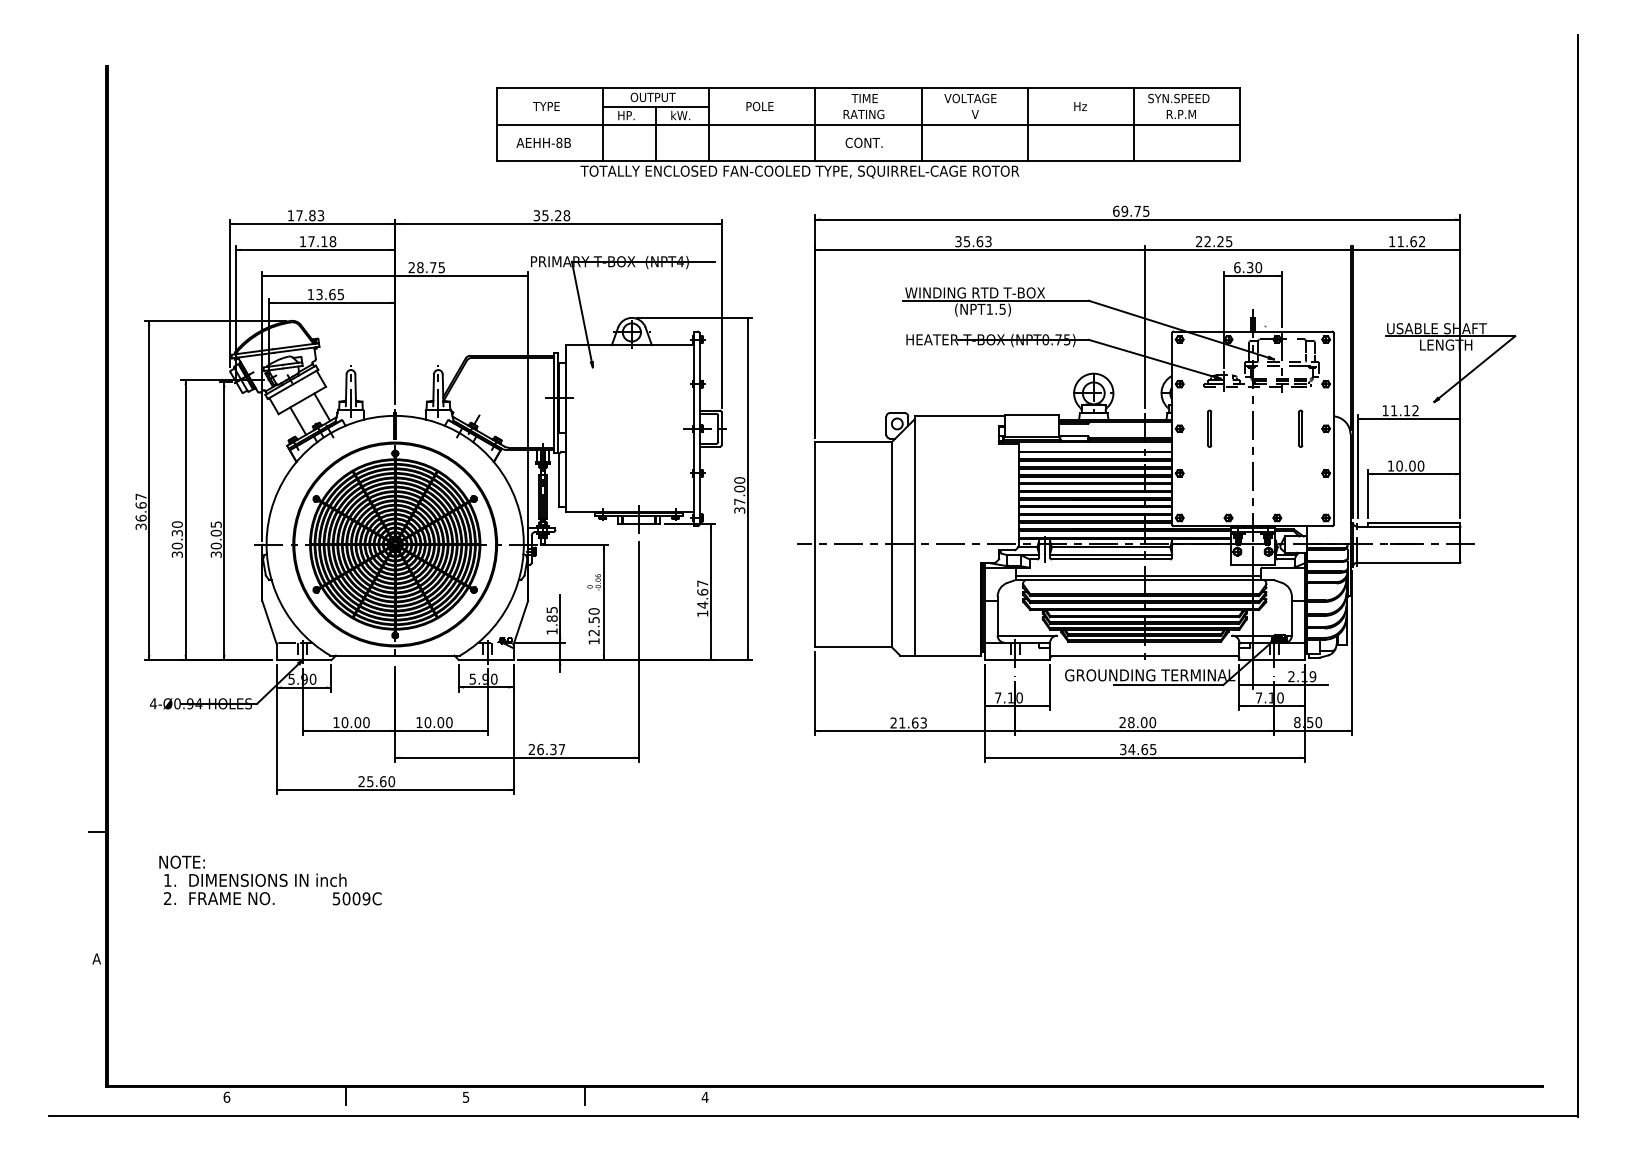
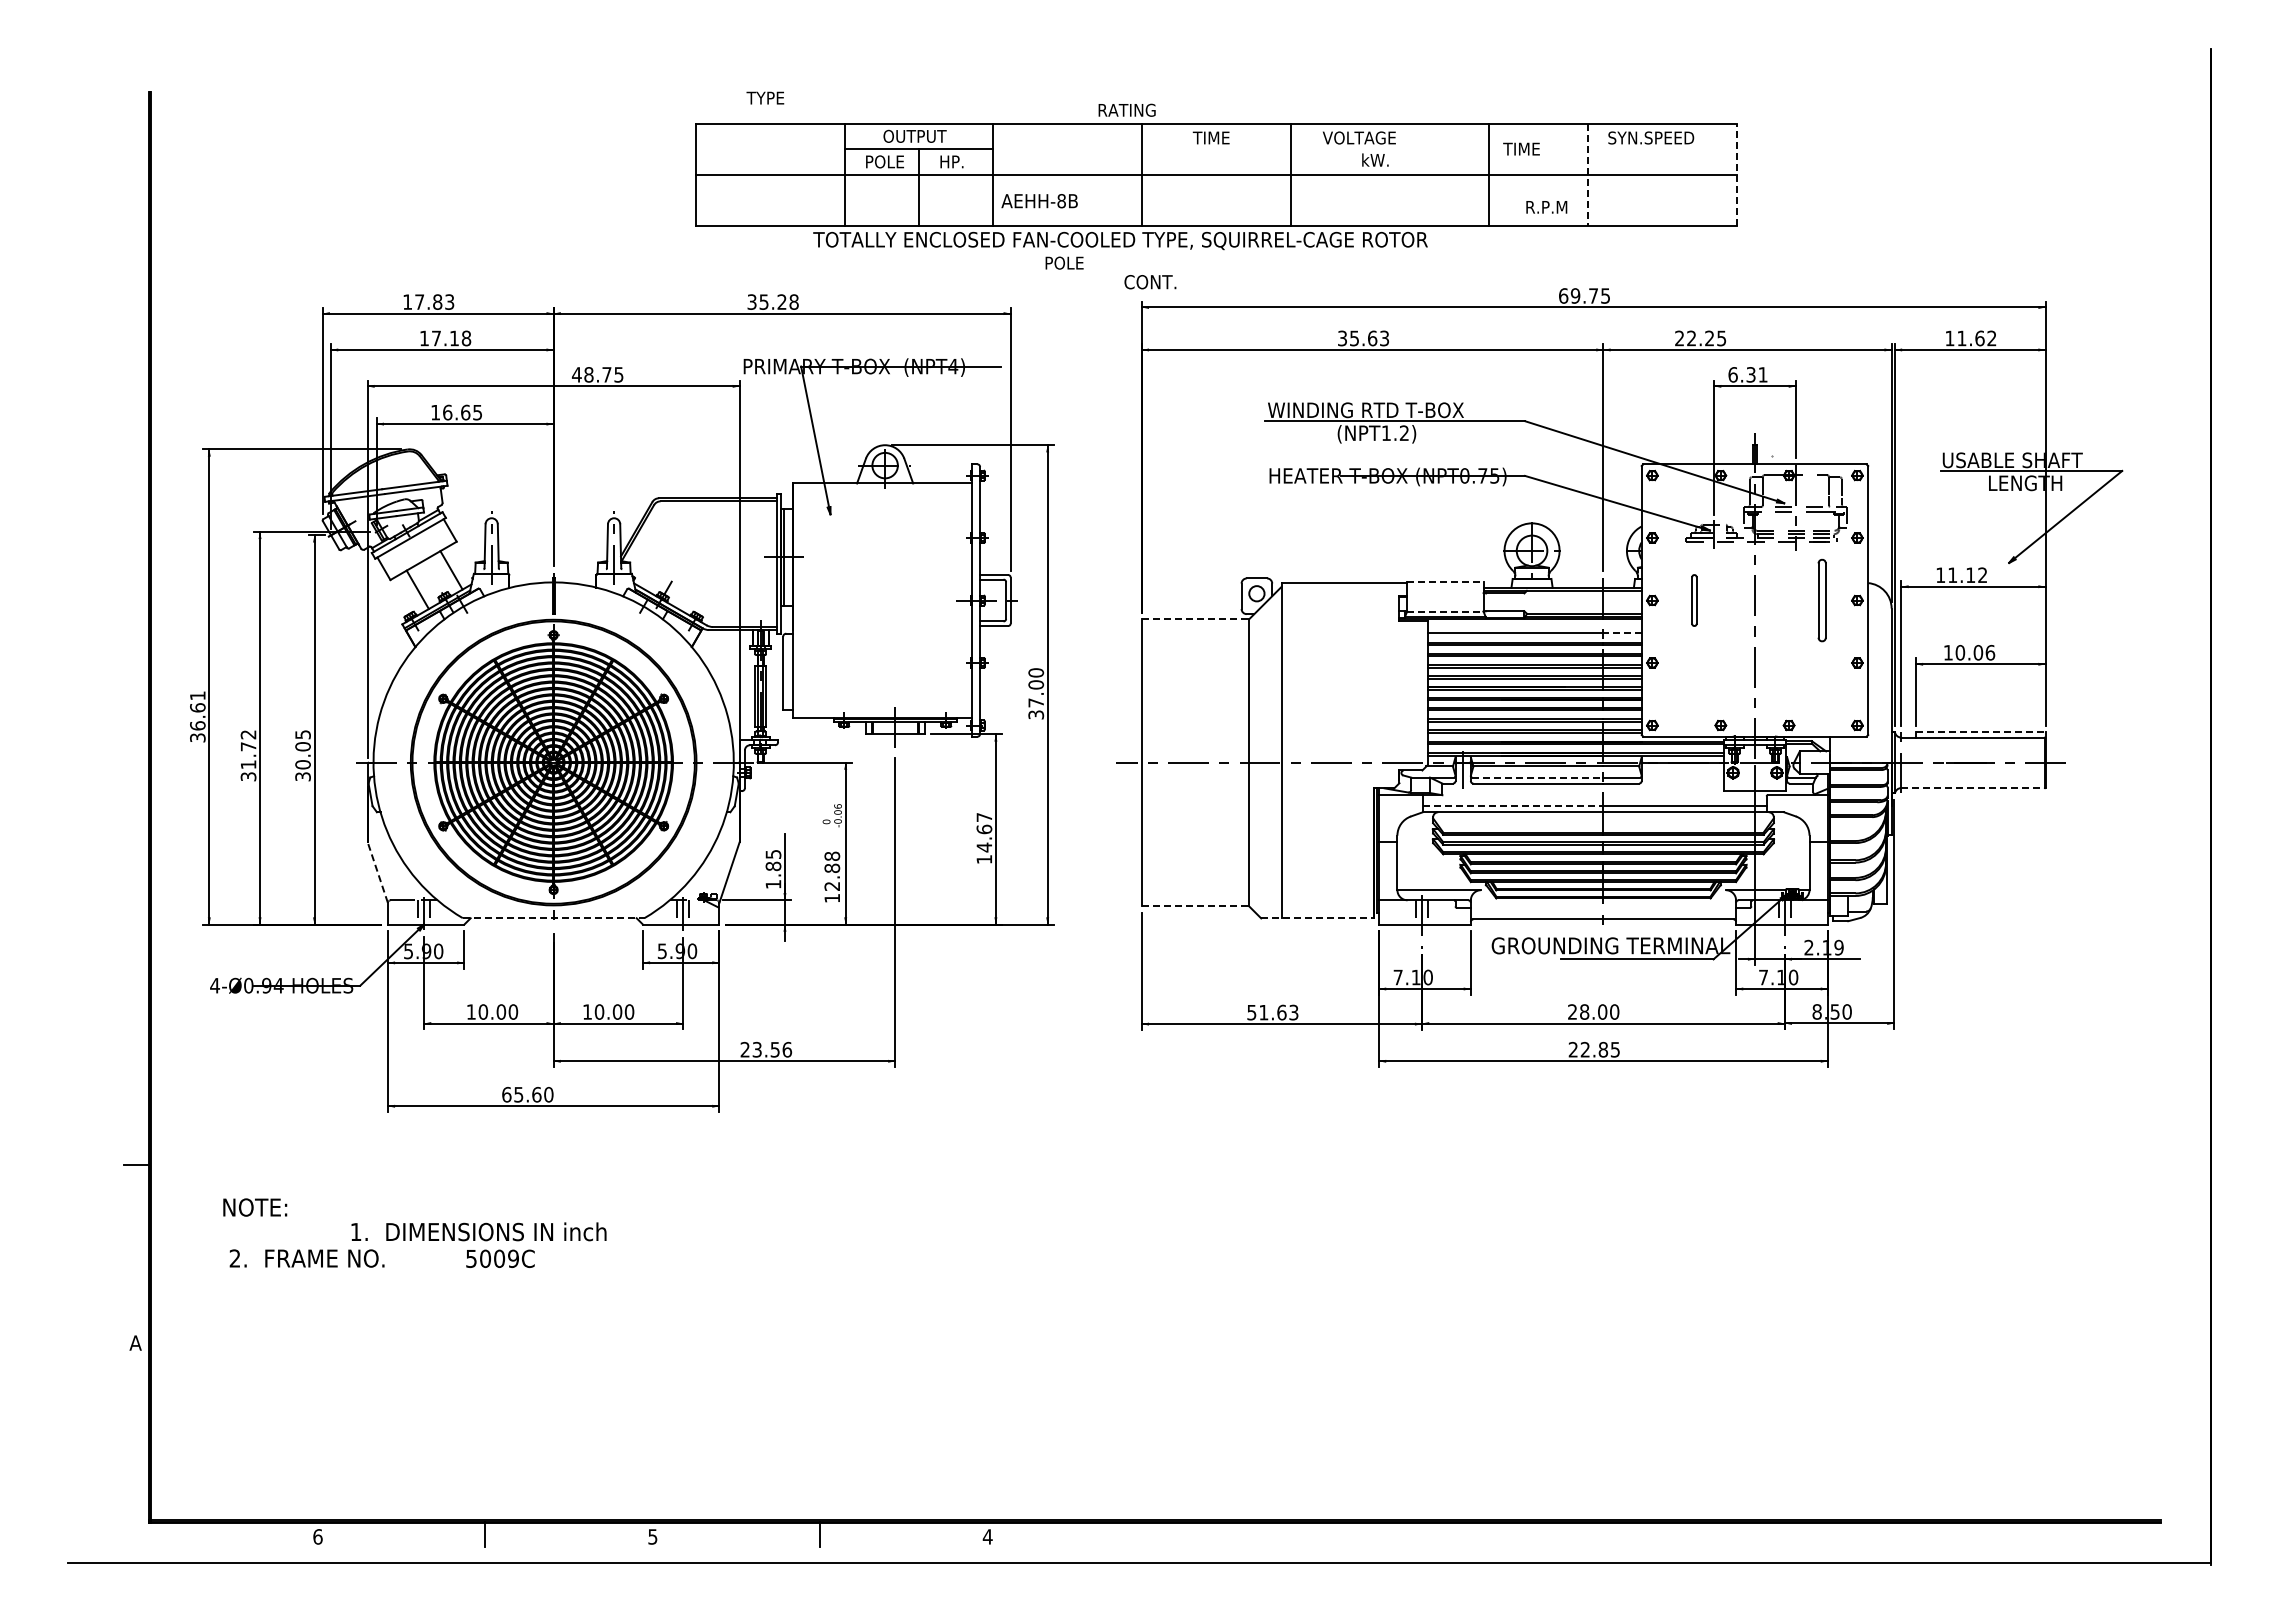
text: (546, 106) -> (765, 97), moved
text: (759, 106) -> (1064, 262), moved
text: (1086, 106) -> (1521, 148), Hz -> TIME
text: (863, 113) -> (1126, 109), moved
text: (981, 113) -> (1374, 159), V -> kW.
text: (1181, 114) -> (1546, 207), moved
text: (632, 115) -> (885, 161), HP. -> POLE
text: (680, 115) -> (953, 161), kW. -> HP.
line: (1027, 124) -> (1488, 174), moved
line: (1240, 124) -> (1737, 174), solid -> dashed
line: (1134, 125) -> (1588, 175), solid -> dashed
text: (543, 143) -> (1039, 201), moved
text: (864, 143) -> (1150, 282), moved
text: (411, 267) -> (576, 374), 28.75 -> 48.75
text: (1258, 267) -> (1762, 374), 6.30 -> 6.31
text: (319, 294) -> (447, 412), 13.65 -> 16.65
text: (1002, 309) -> (1404, 433), (NPT1.5) -> (NPT1.2)
line: (1031, 415) -> (1445, 581), solid -> dashed
part: (1300, 428) -> (1821, 600), size x1.6
line: (1031, 436) -> (1445, 611), solid -> dashed
line: (853, 442) -> (1195, 619), solid -> dashed
line: (1158, 451) -> (1622, 632), solid -> dashed
text: (1421, 465) -> (1990, 652), 10.00 -> 10.06
text: (140, 496) -> (197, 695), 36.67 -> 36.61
line: (1413, 523) -> (1980, 732), solid -> dashed
text: (177, 535) -> (248, 749), 30.30 -> 31.72
line: (1097, 555) -> (1537, 777), solid -> dashed
line: (1408, 563) -> (1973, 788), solid -> dashed
line: (1080, 575) -> (1513, 806), solid -> dashed
text: (594, 615) -> (832, 861), 12.50 -> 12.88
line: (269, 622) -> (377, 871), solid -> dashed
line: (853, 647) -> (1195, 906), solid -> dashed
line: (395, 655) -> (553, 918), solid -> dashed
line: (941, 655) -> (1318, 918), solid -> dashed
text: (893, 722) -> (1251, 1012), 21.63 -> 51.63
text: (551, 749) -> (772, 1049), 26.37 -> 23.56
text: (1134, 749) -> (1588, 1049), 34.65 -> 22.85
text: (361, 781) -> (506, 1094), 25.60 -> 65.60
text: (255, 880) -> (478, 1231), moved

